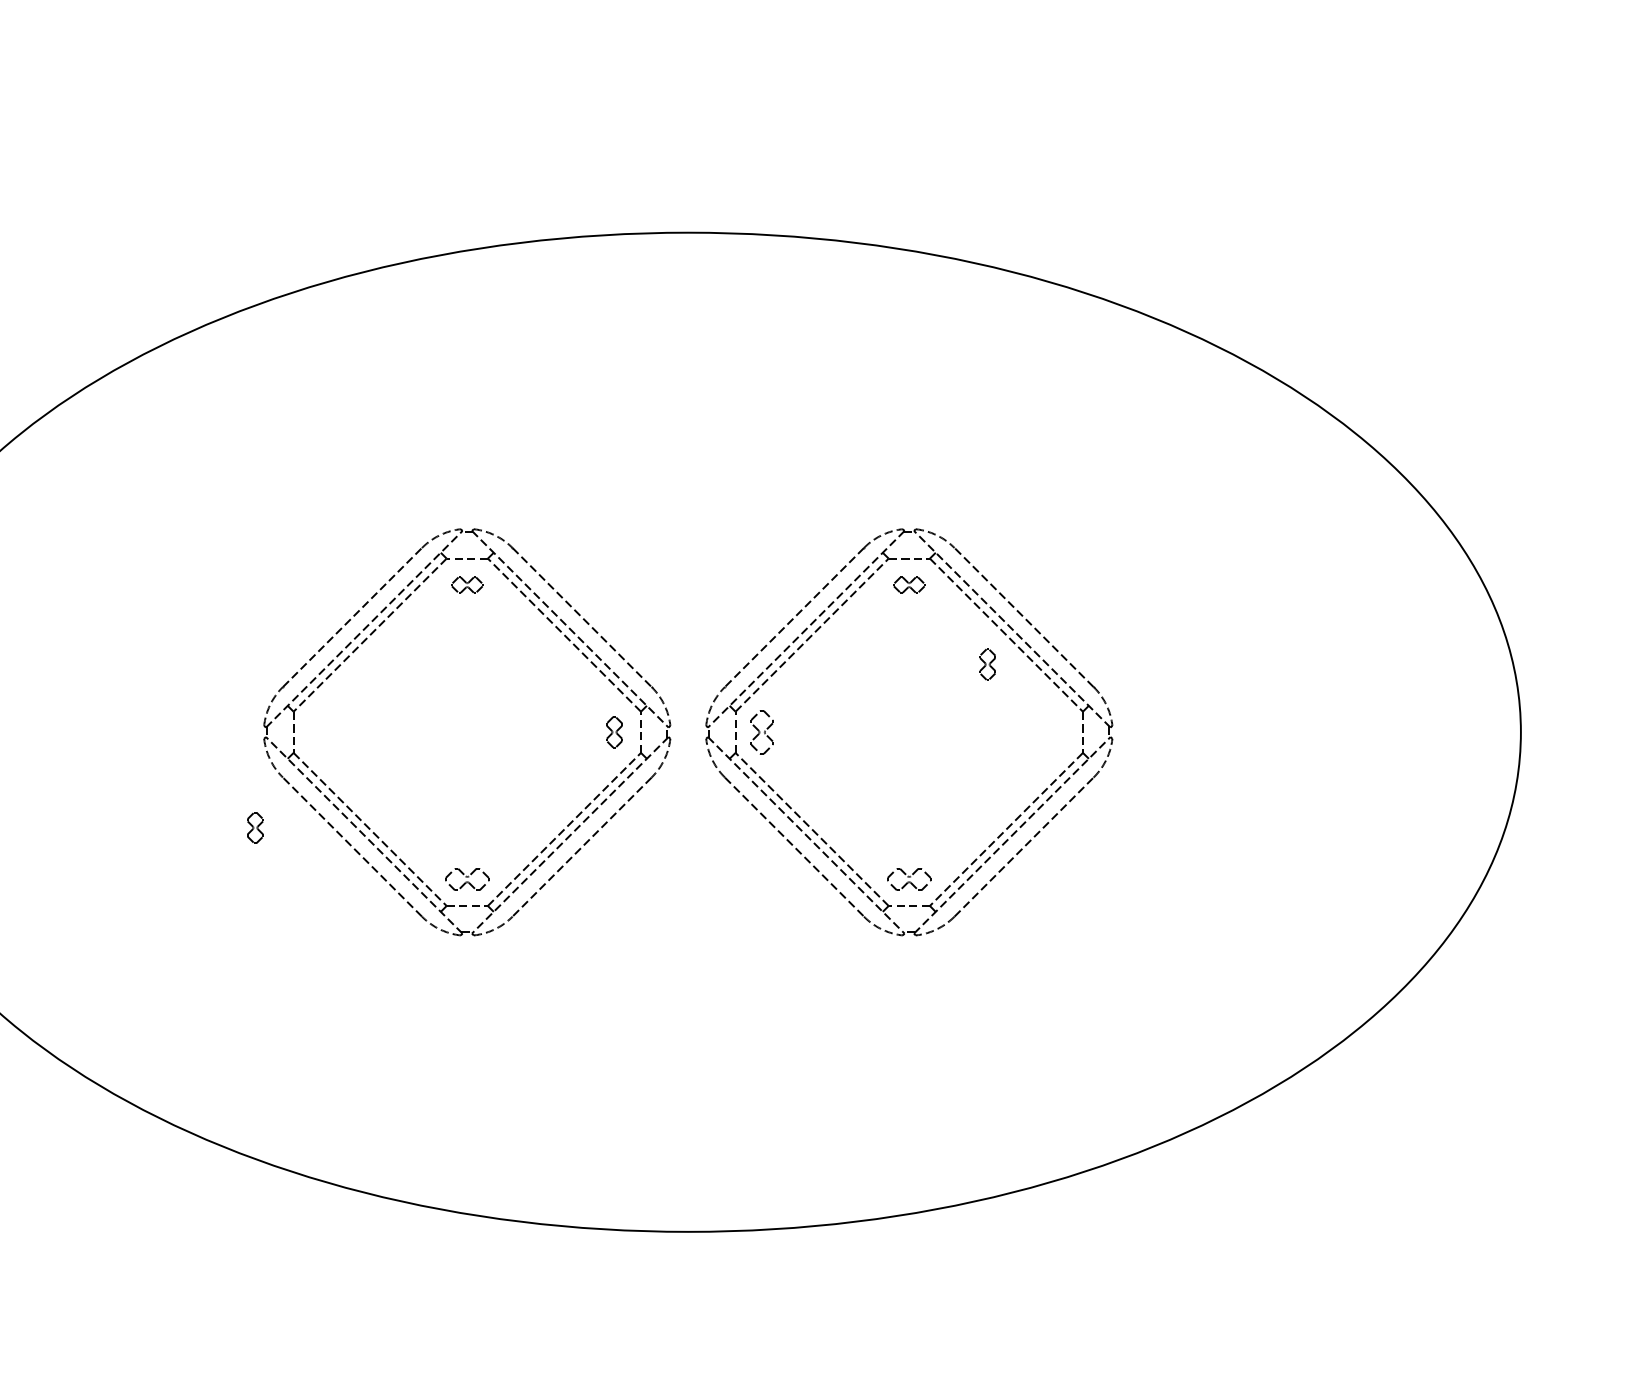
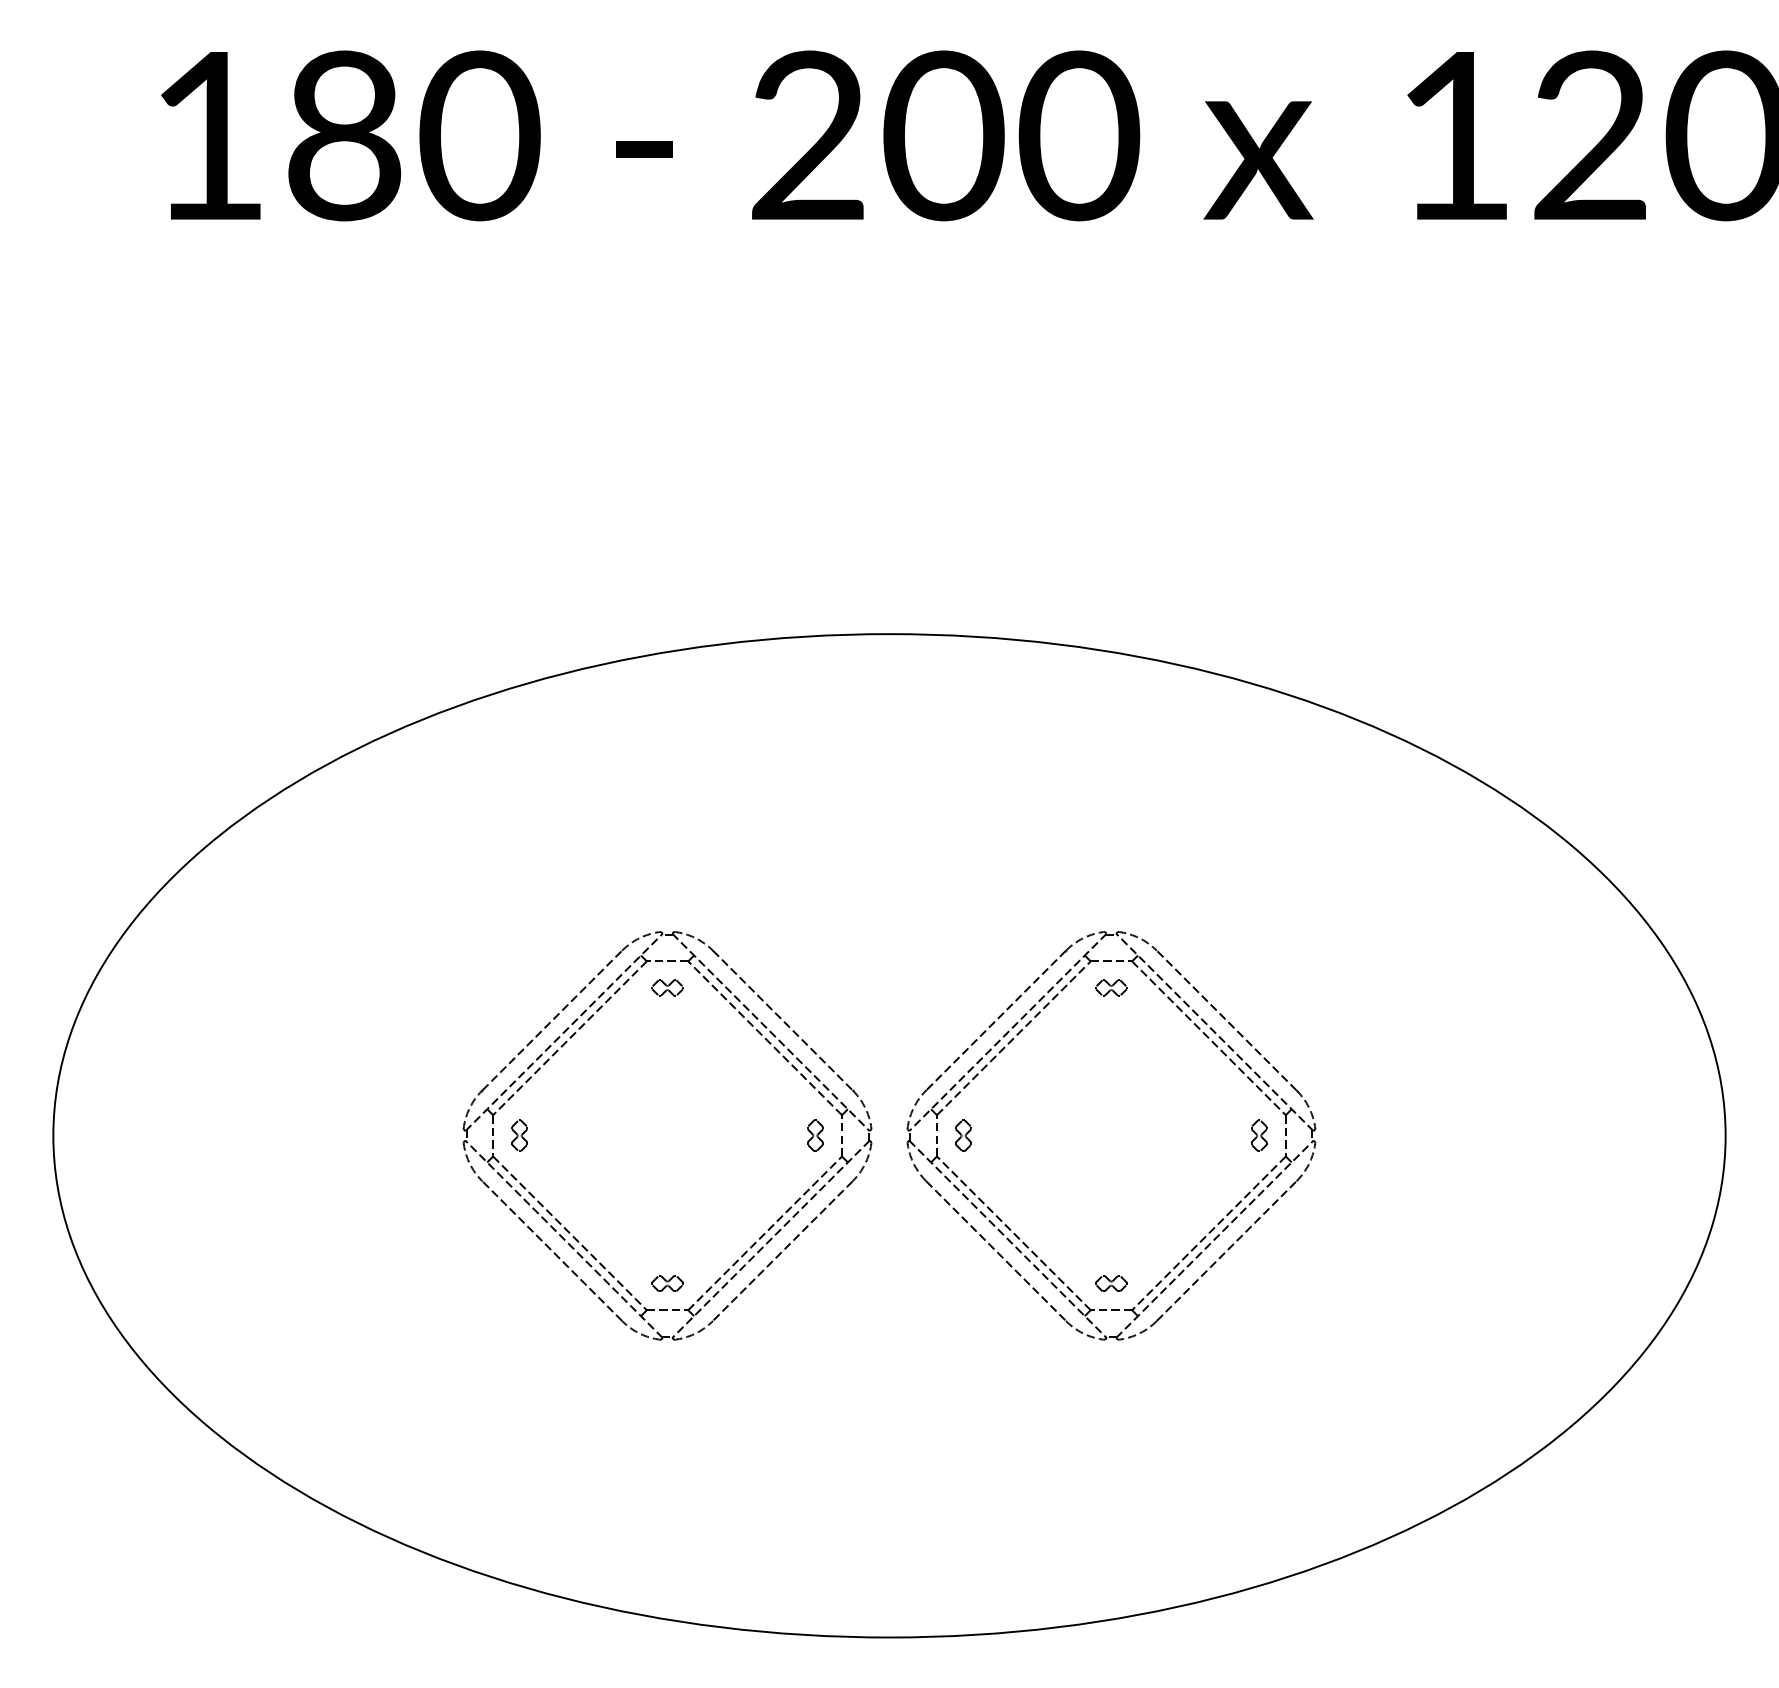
part: (988, 664) -> (1259, 1135), moved
part: (761, 731) -> (963, 1135), size x0.71
part: (255, 827) -> (519, 1135), moved
part: (467, 879) -> (667, 1283), size x0.71
part: (909, 879) -> (1111, 1283), size x0.71

